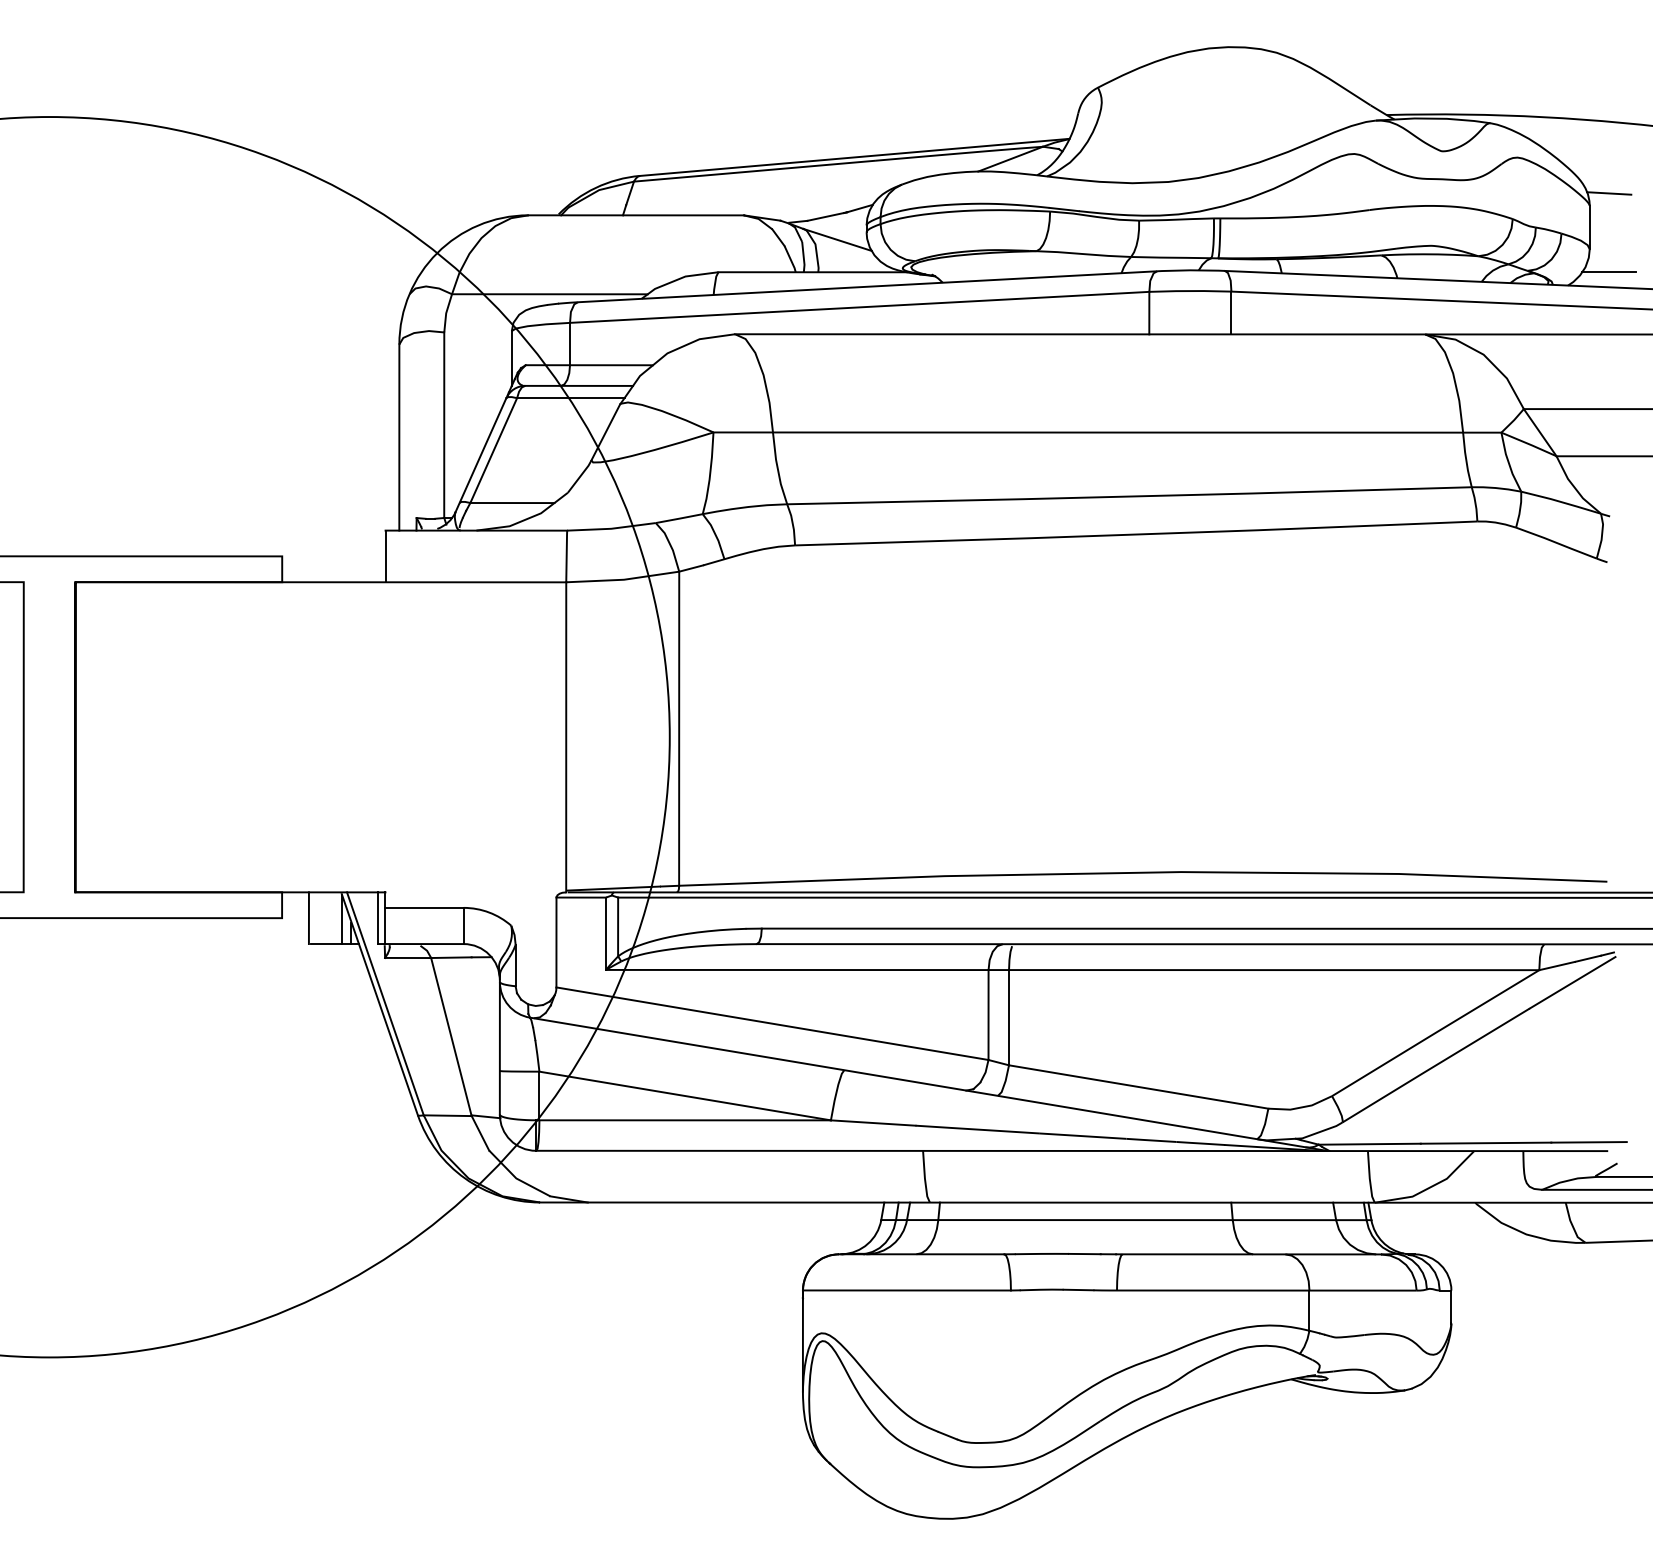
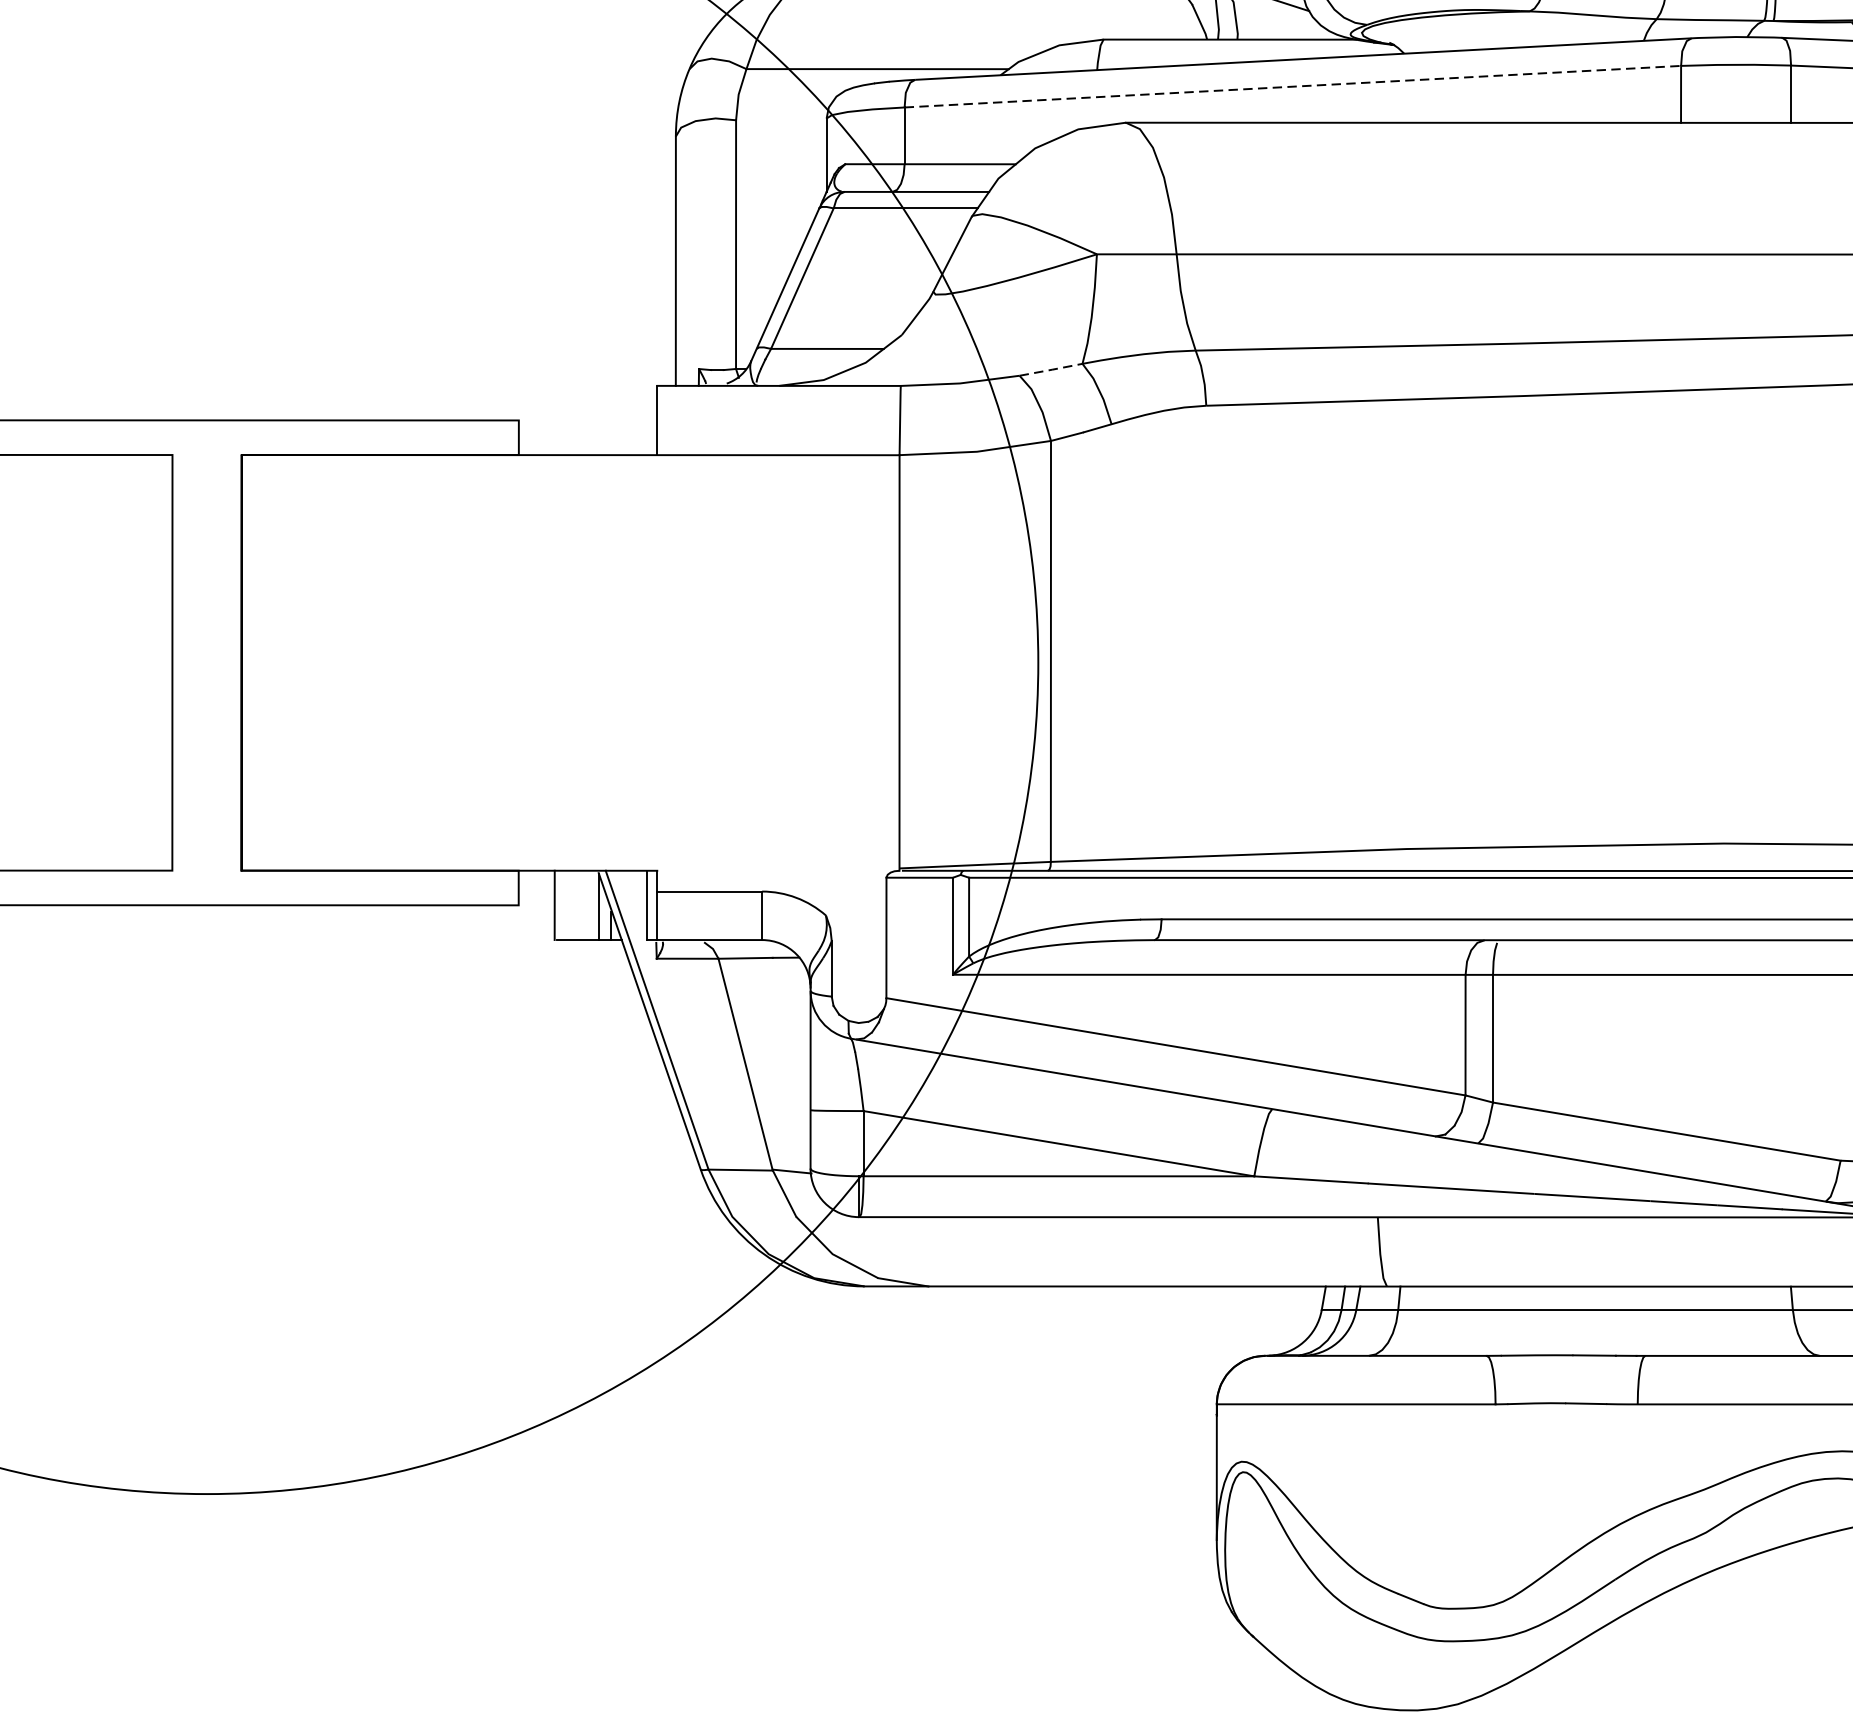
line: (860, 307) -> (1293, 86), solid -> dashed
line: (680, 518) -> (1052, 369), solid -> dashed

